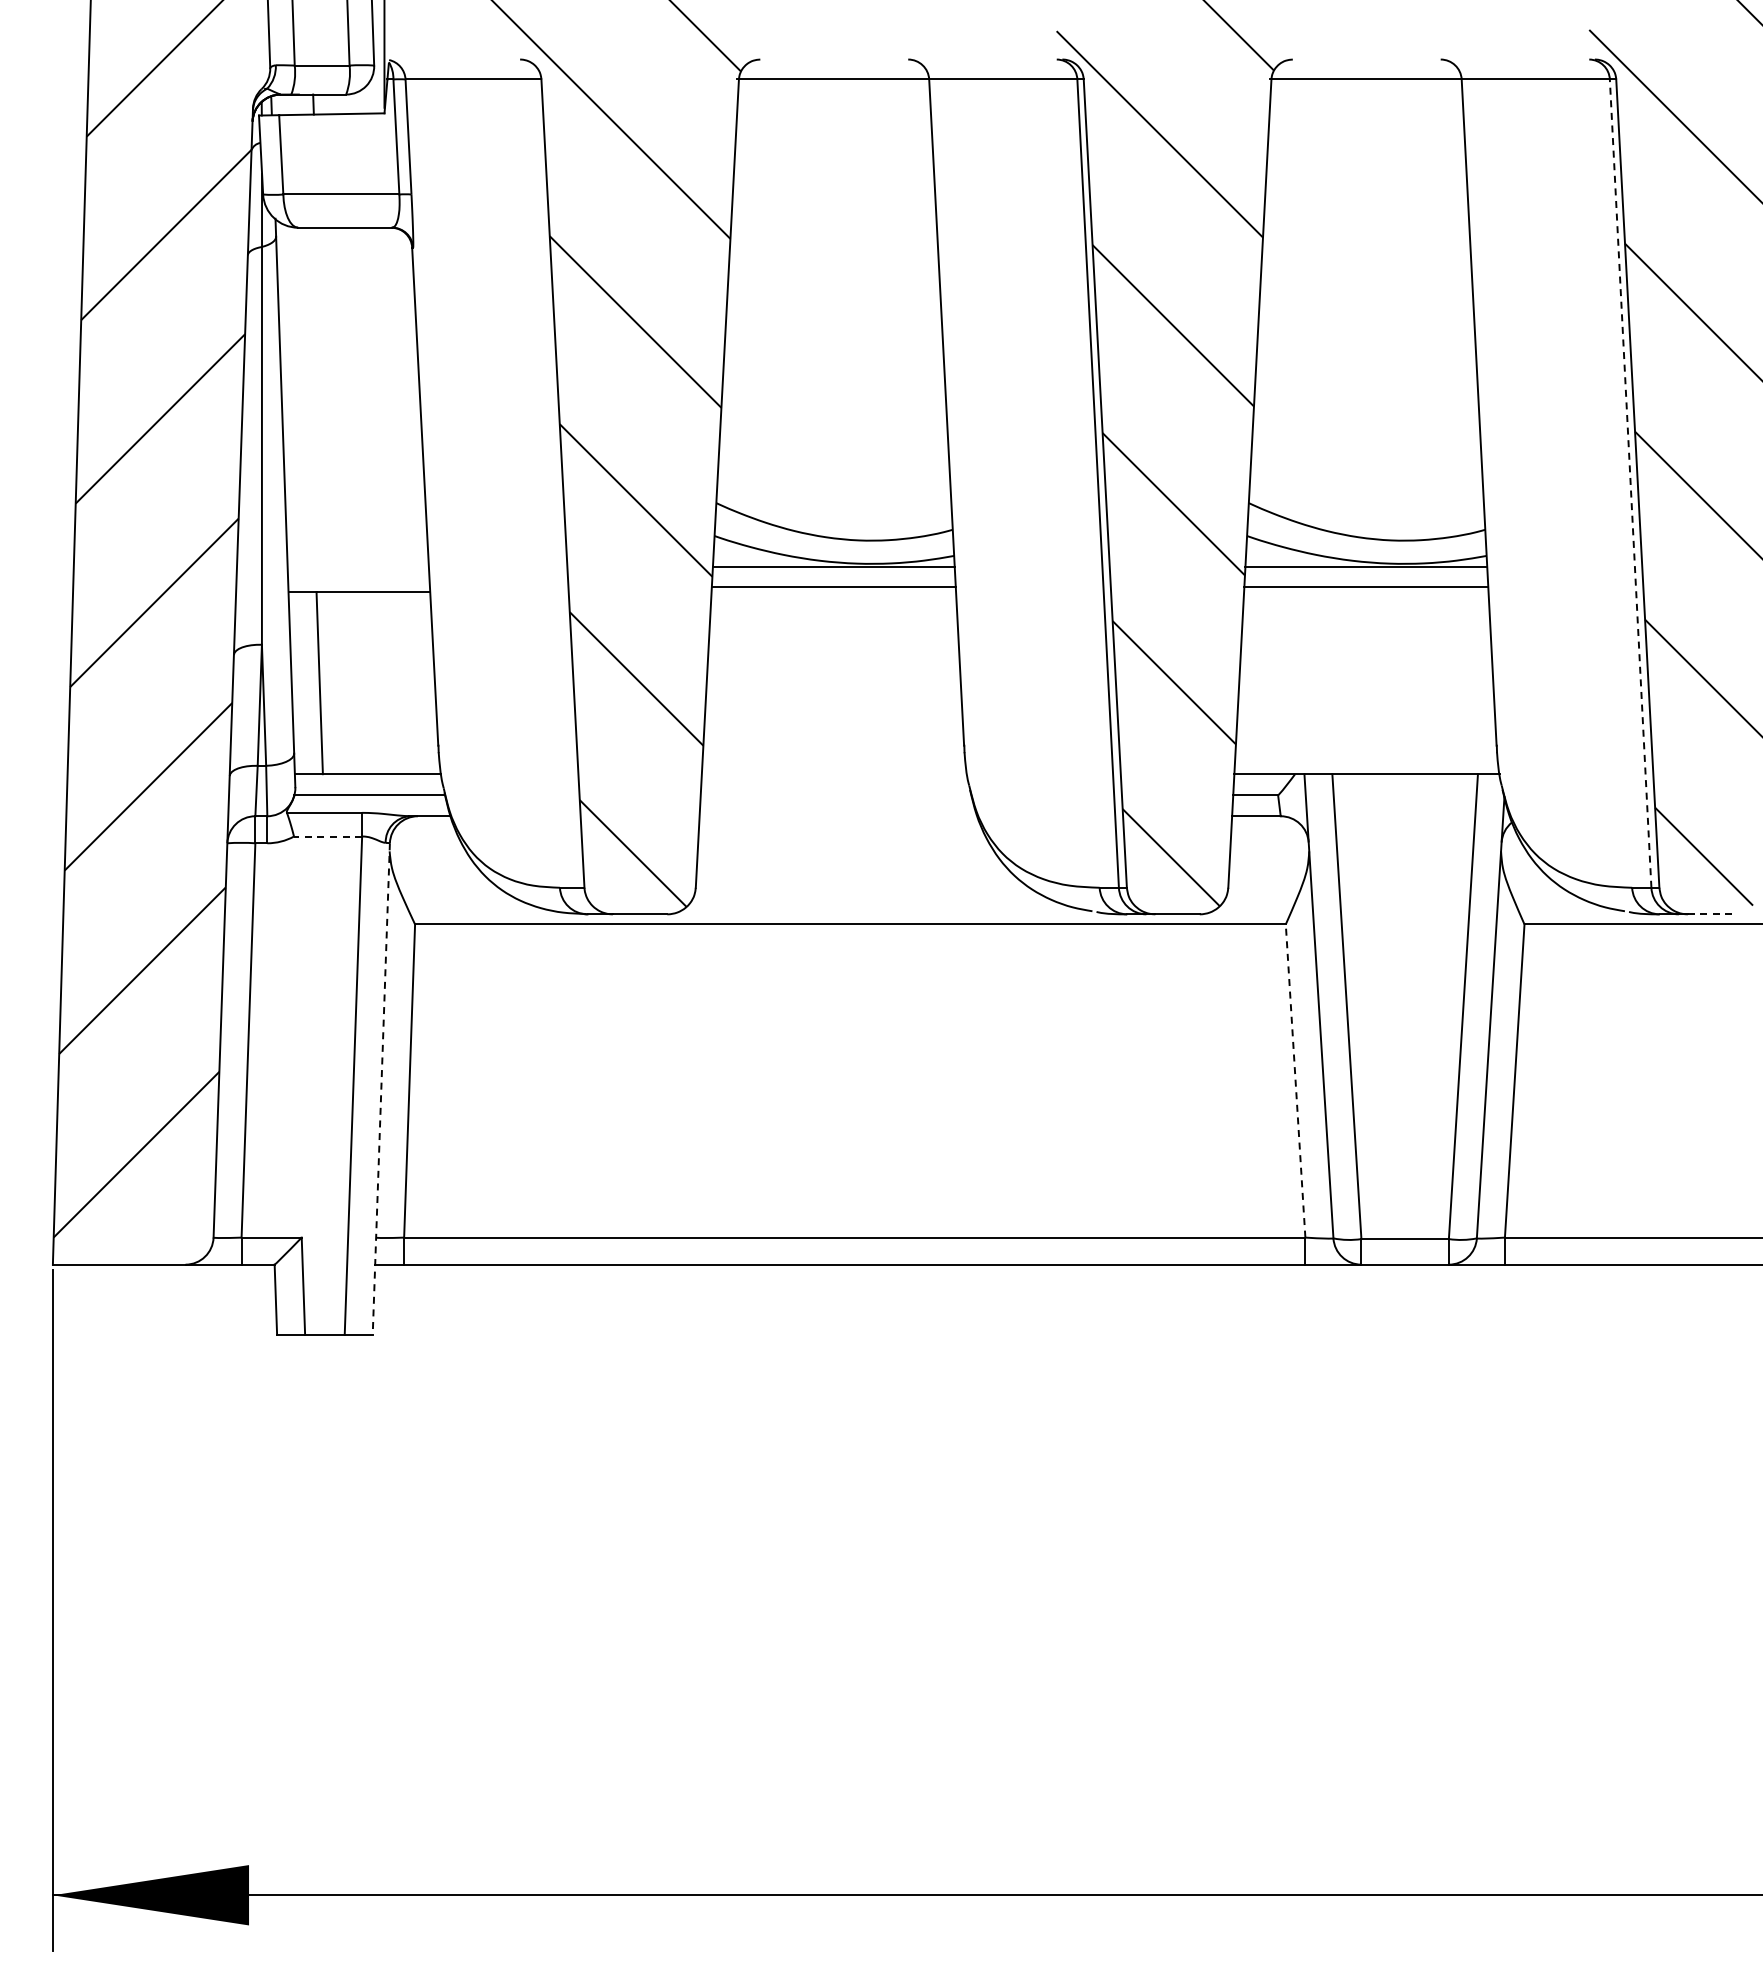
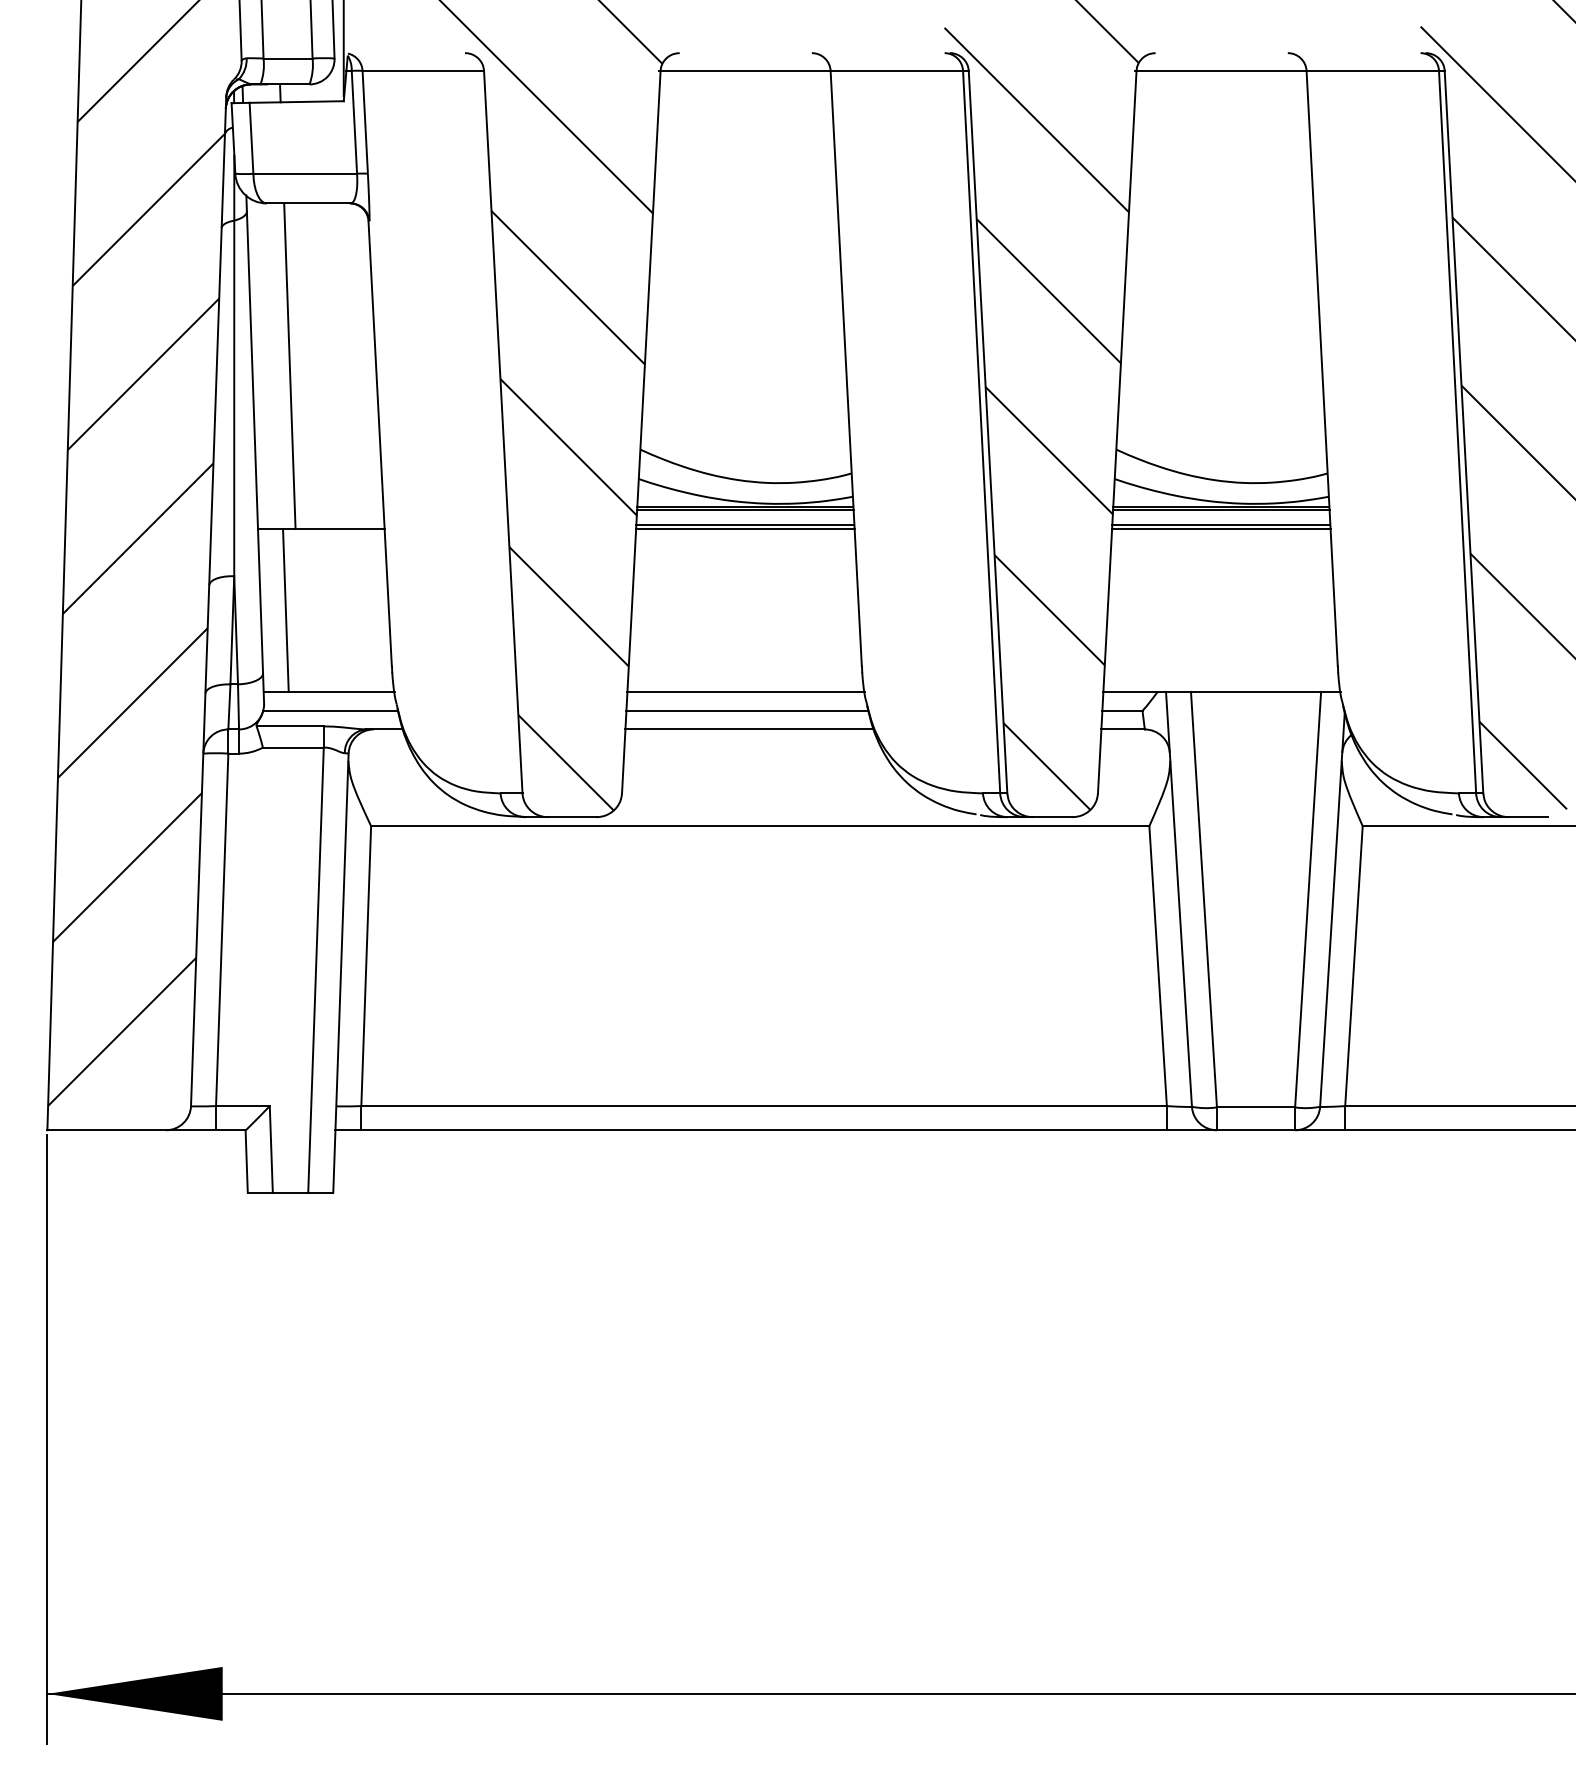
line: (323, 409) -> (289, 365), added
line: (1630, 483) -> (1457, 432), dashed -> solid
line: (833, 571) -> (745, 510), added
line: (1366, 571) -> (1221, 510), added
line: (833, 592) -> (745, 529), added
line: (1366, 592) -> (1221, 529), added
line: (834, 774) -> (745, 692), added
line: (835, 795) -> (746, 710), added
line: (838, 816) -> (749, 729), added
line: (327, 836) -> (292, 747), dashed -> solid
line: (1709, 914) -> (1528, 817), dashed -> solid
line: (1295, 1081) -> (1158, 966), dashed -> solid
line: (381, 1089) -> (341, 973), dashed -> solid

